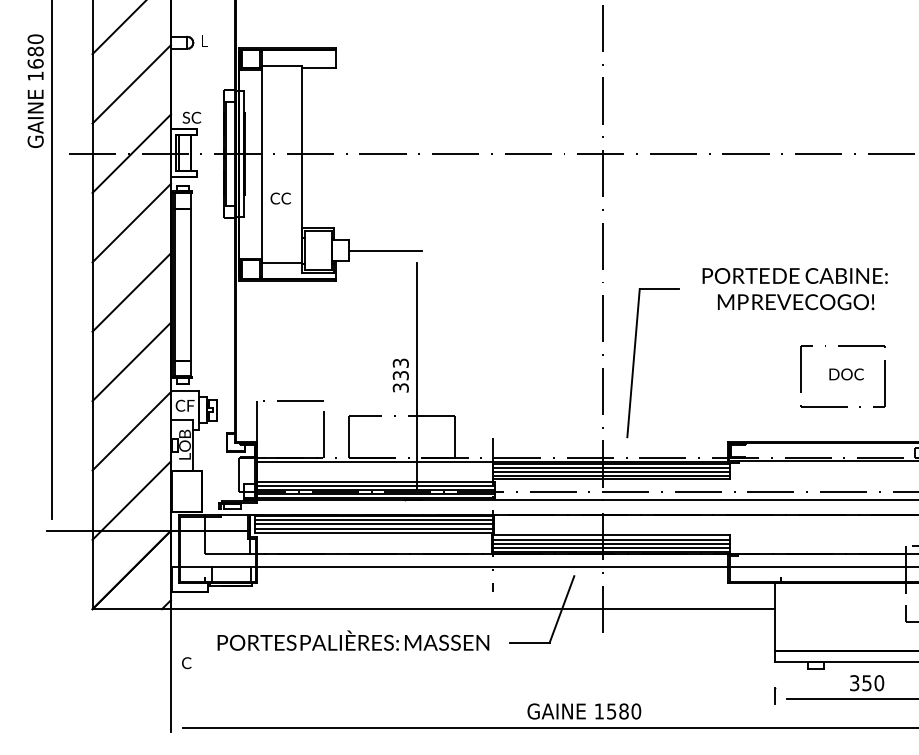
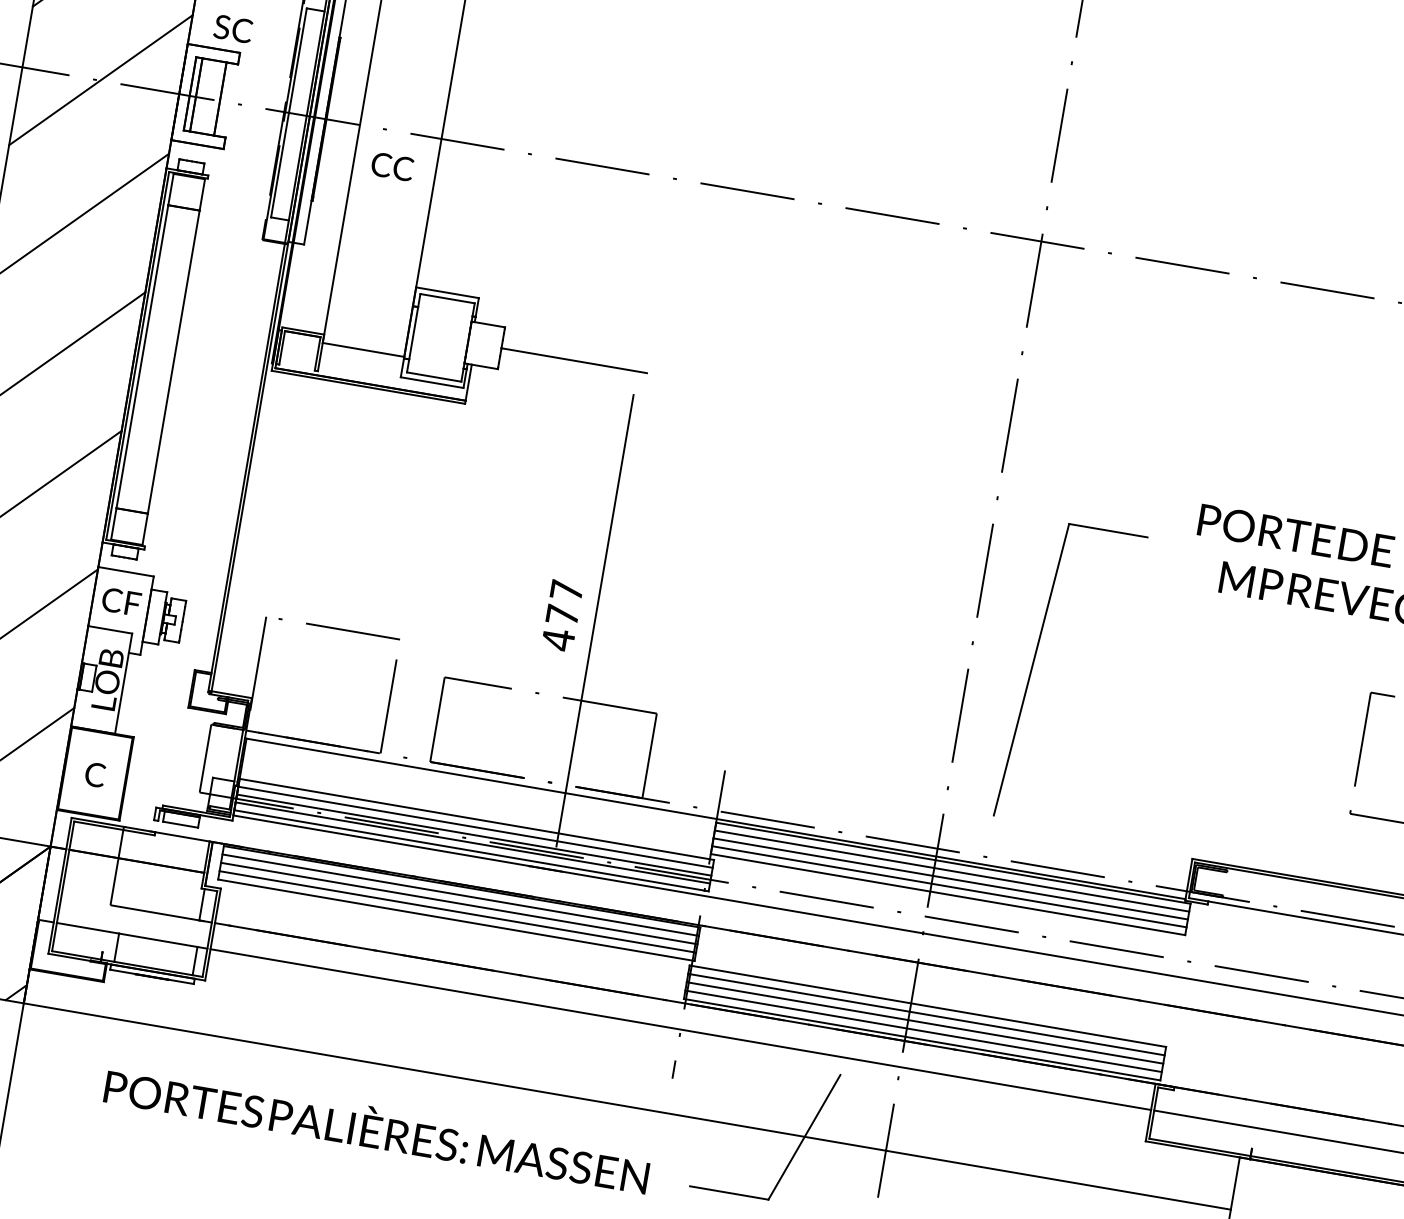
text: (280, 198) -> (391, 166), moved
text: (400, 375) -> (561, 614), 333 -> 477
text: (186, 663) -> (94, 775), moved

